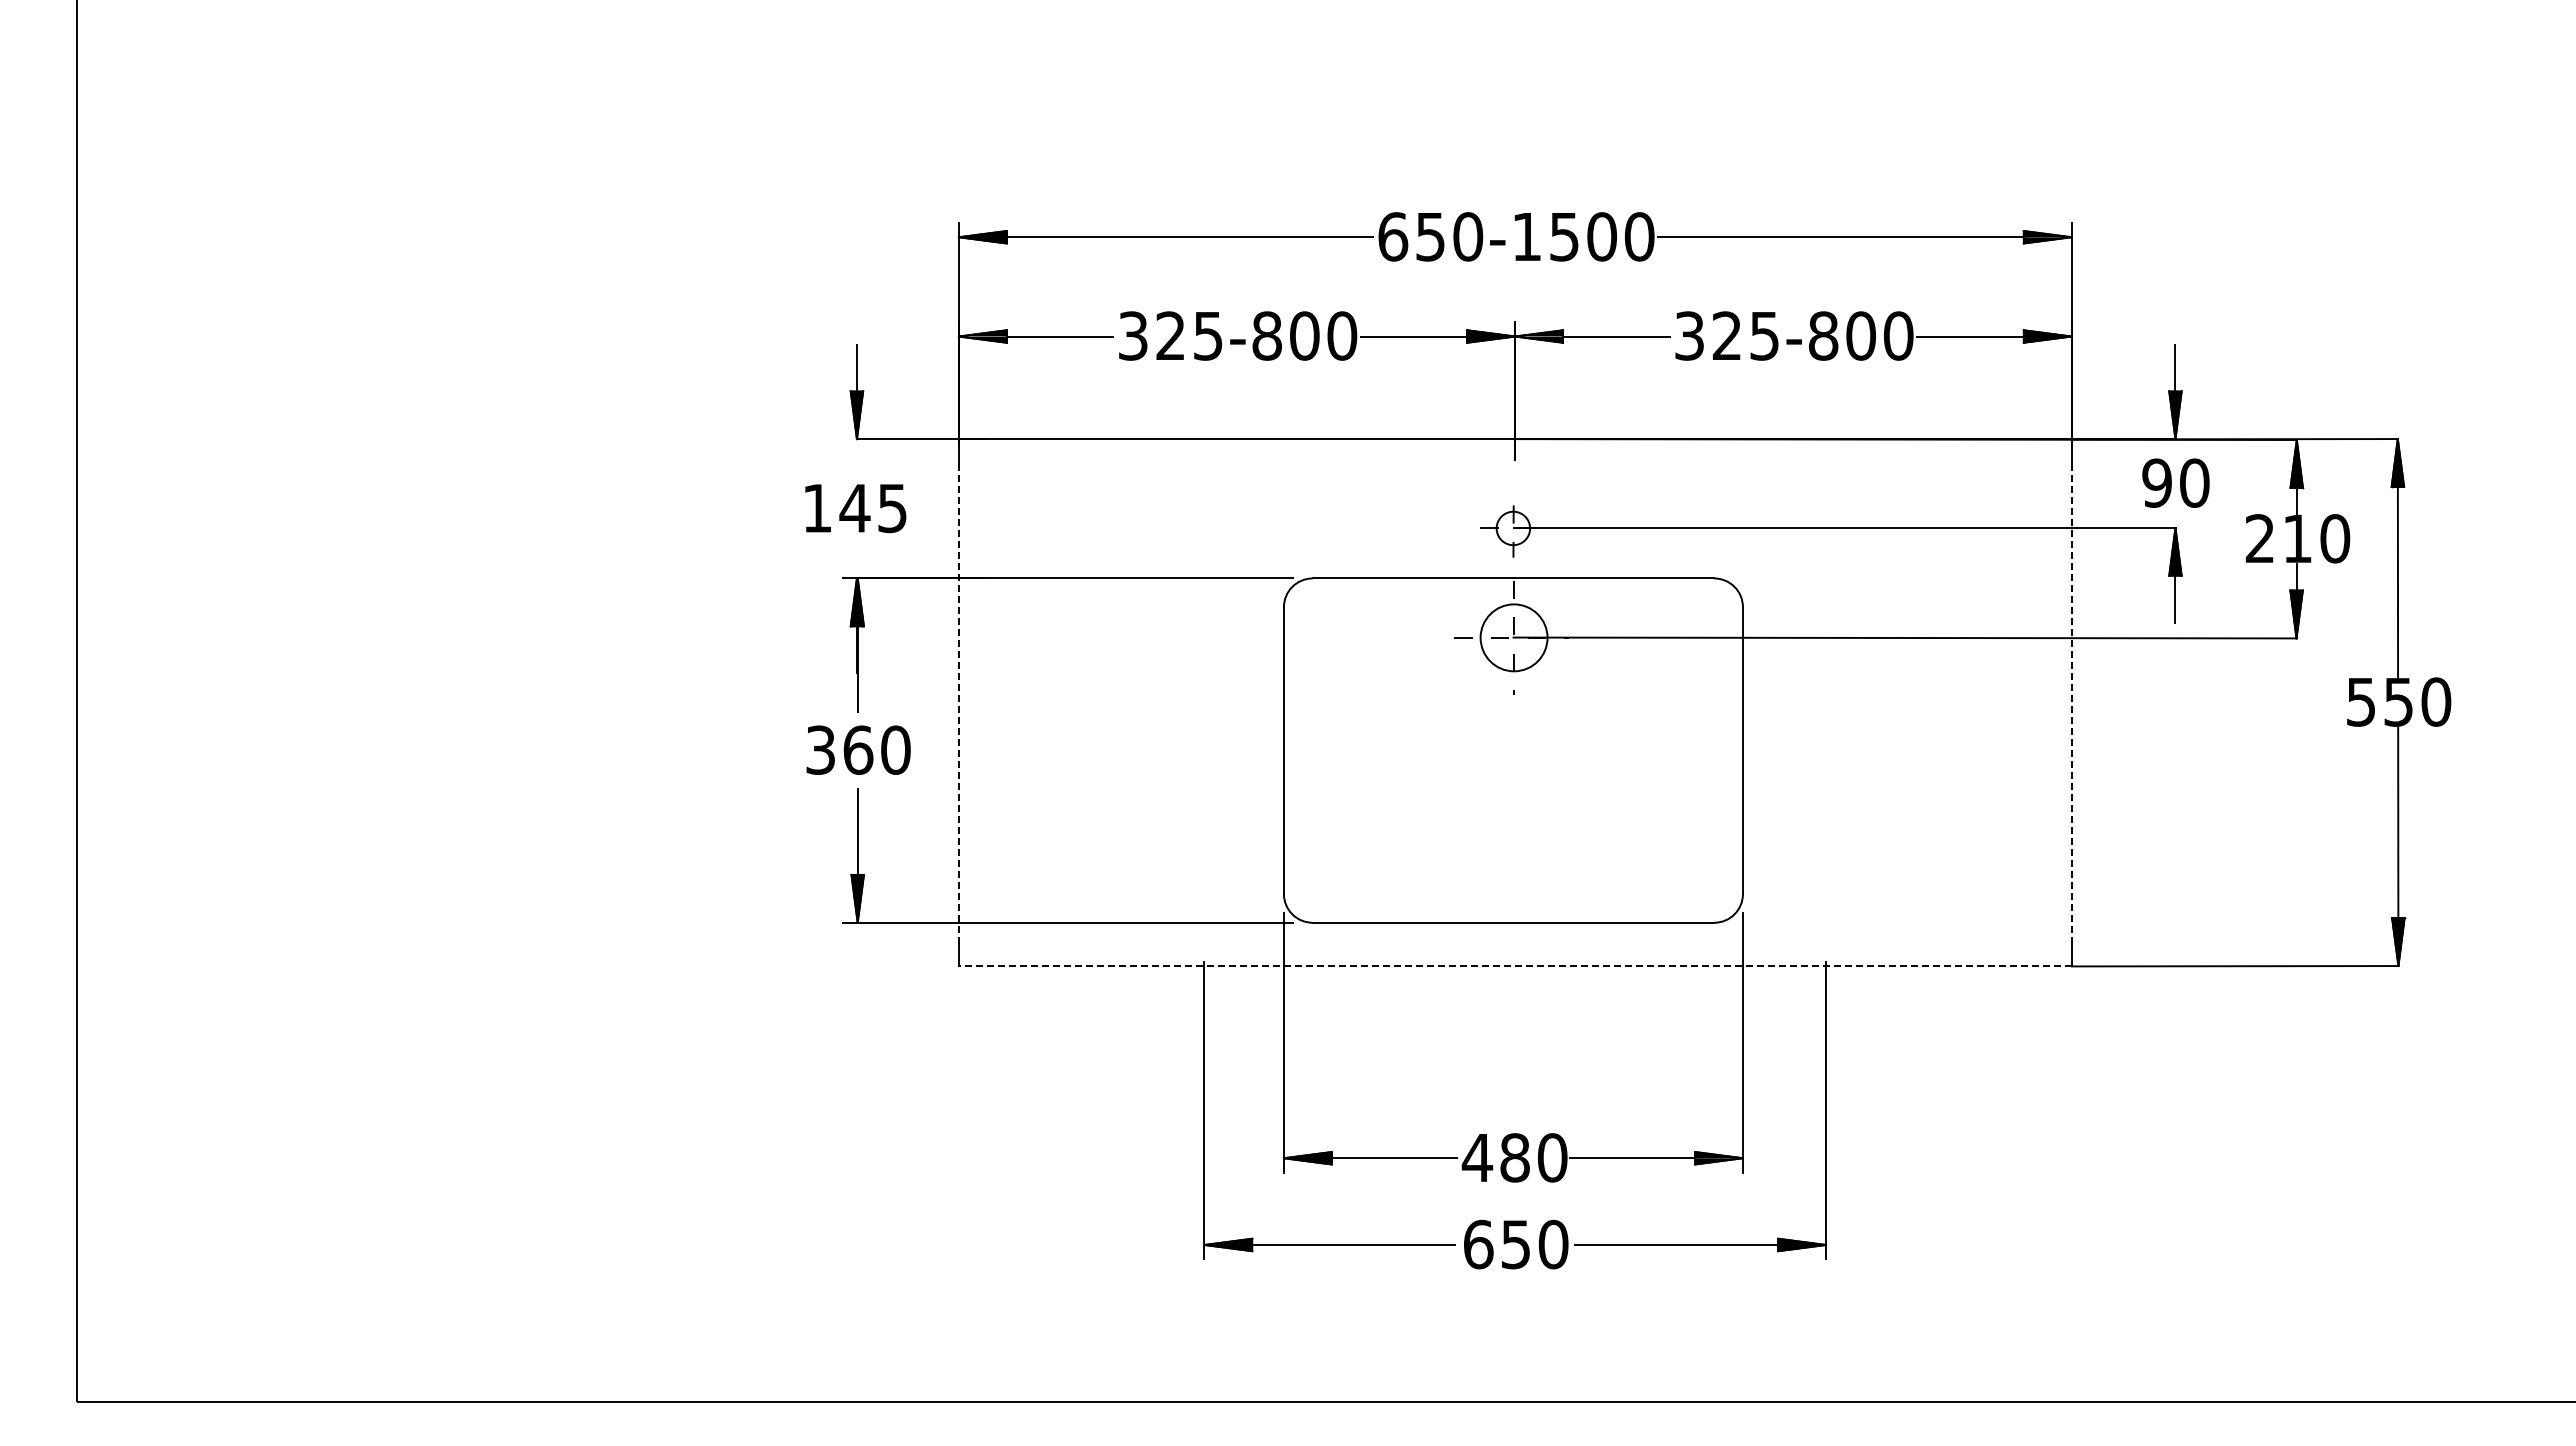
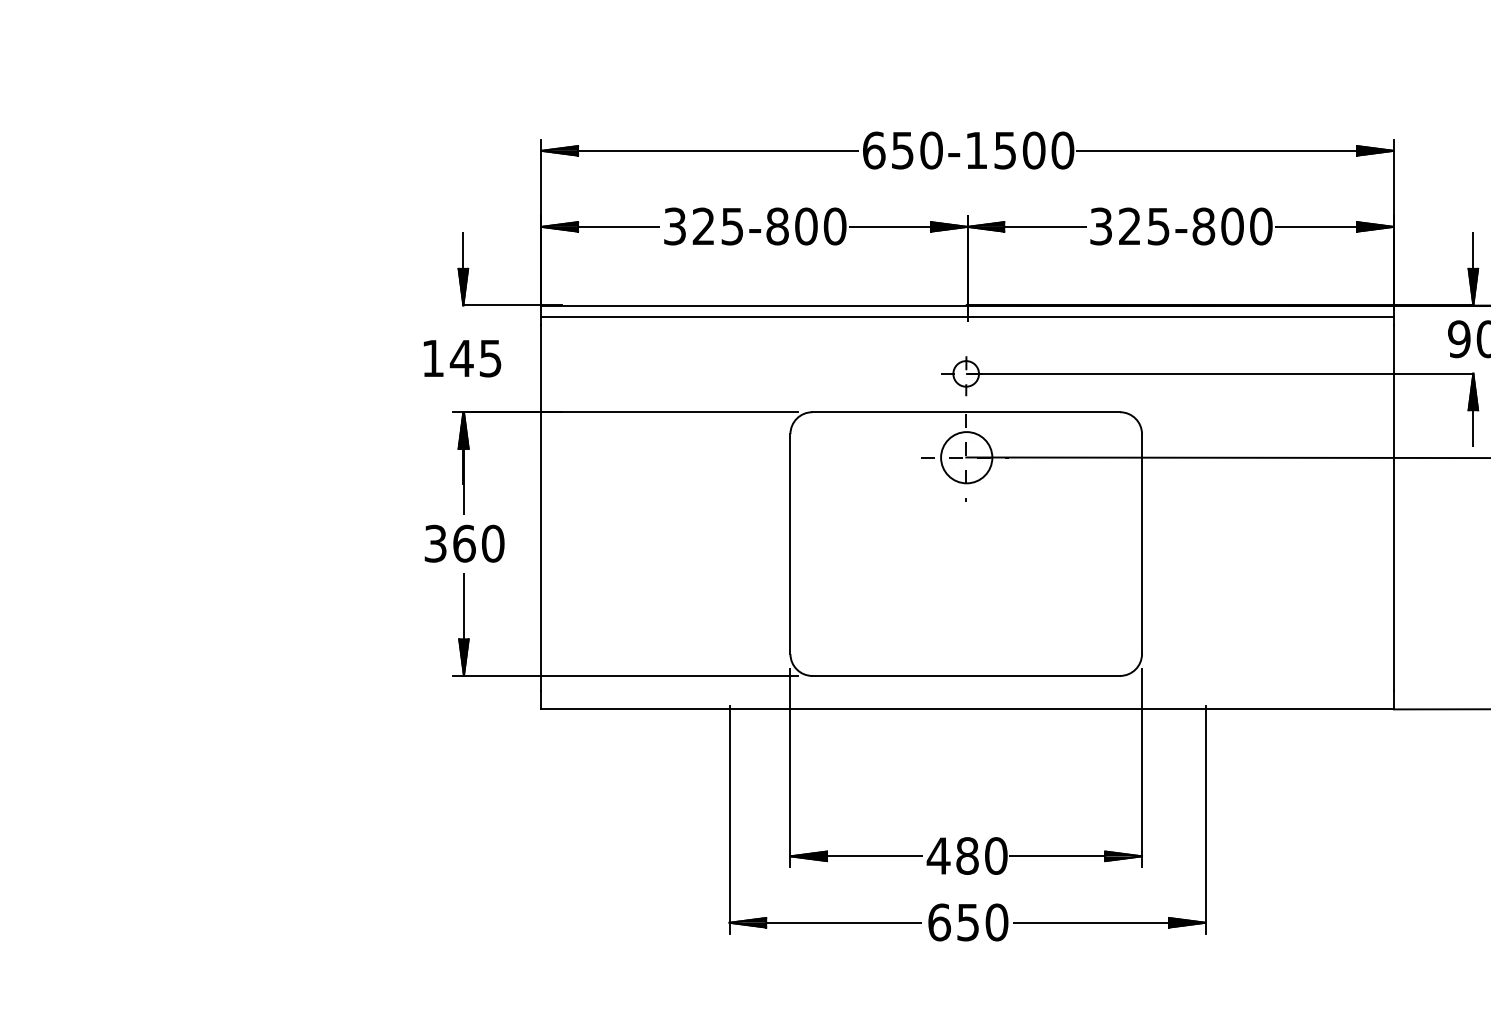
line: (1514, 454) -> (967, 317), added
line: (958, 703) -> (541, 507), dashed -> solid
line: (2071, 703) -> (1393, 507), dashed -> solid
line: (1514, 966) -> (967, 709), dashed -> solid

